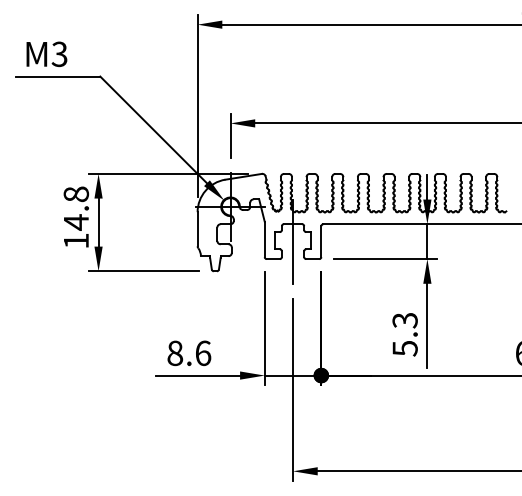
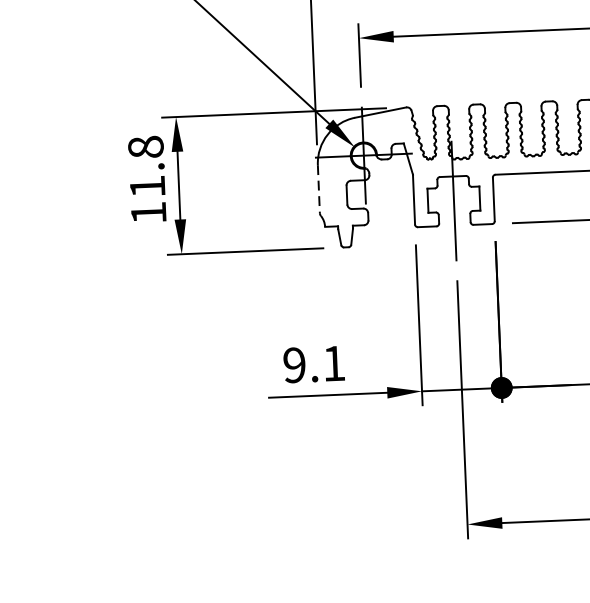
text: (76, 222) -> (147, 186), 14.8 -> 11.8
line: (197, 229) -> (318, 189), solid -> dashed
text: (189, 353) -> (314, 364), 8.6 -> 9.1

